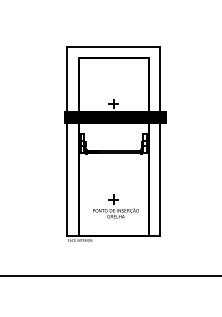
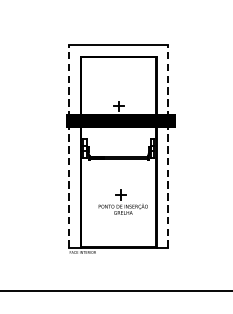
line: (67, 141) -> (69, 146), solid -> dashed
line: (160, 141) -> (168, 146), solid -> dashed
part: (115, 206) -> (122, 202), moved

